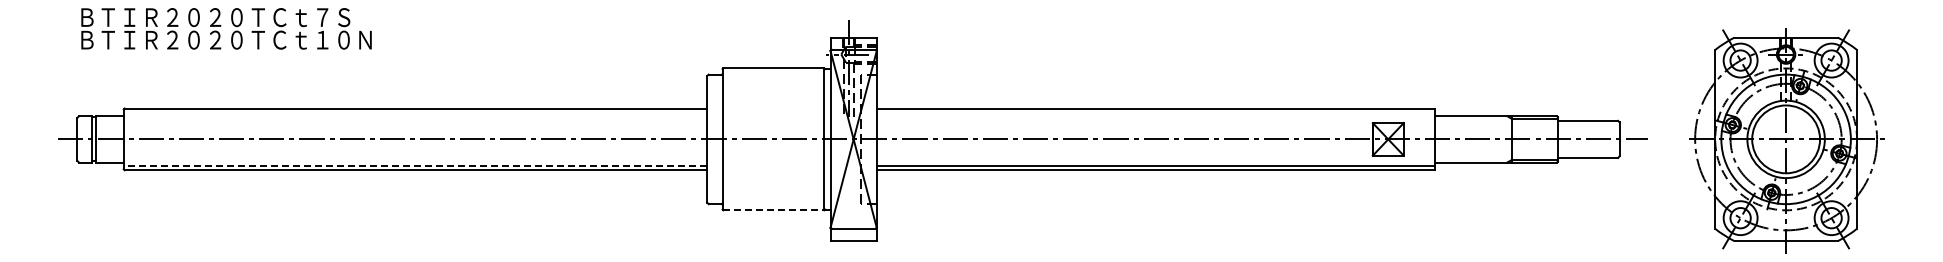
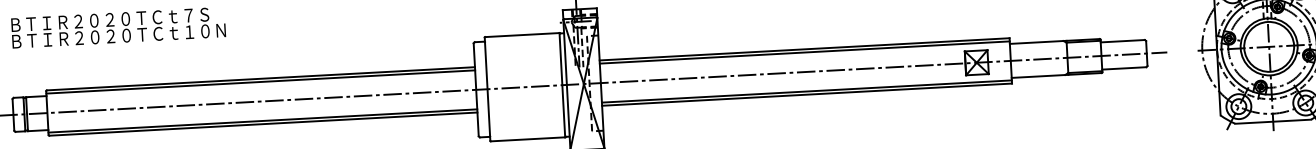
line: (415, 112) -> (260, 81), added
line: (1155, 112) -> (804, 52), added
line: (415, 165) -> (262, 120), dashed -> solid
line: (773, 210) -> (527, 139), dashed -> solid

